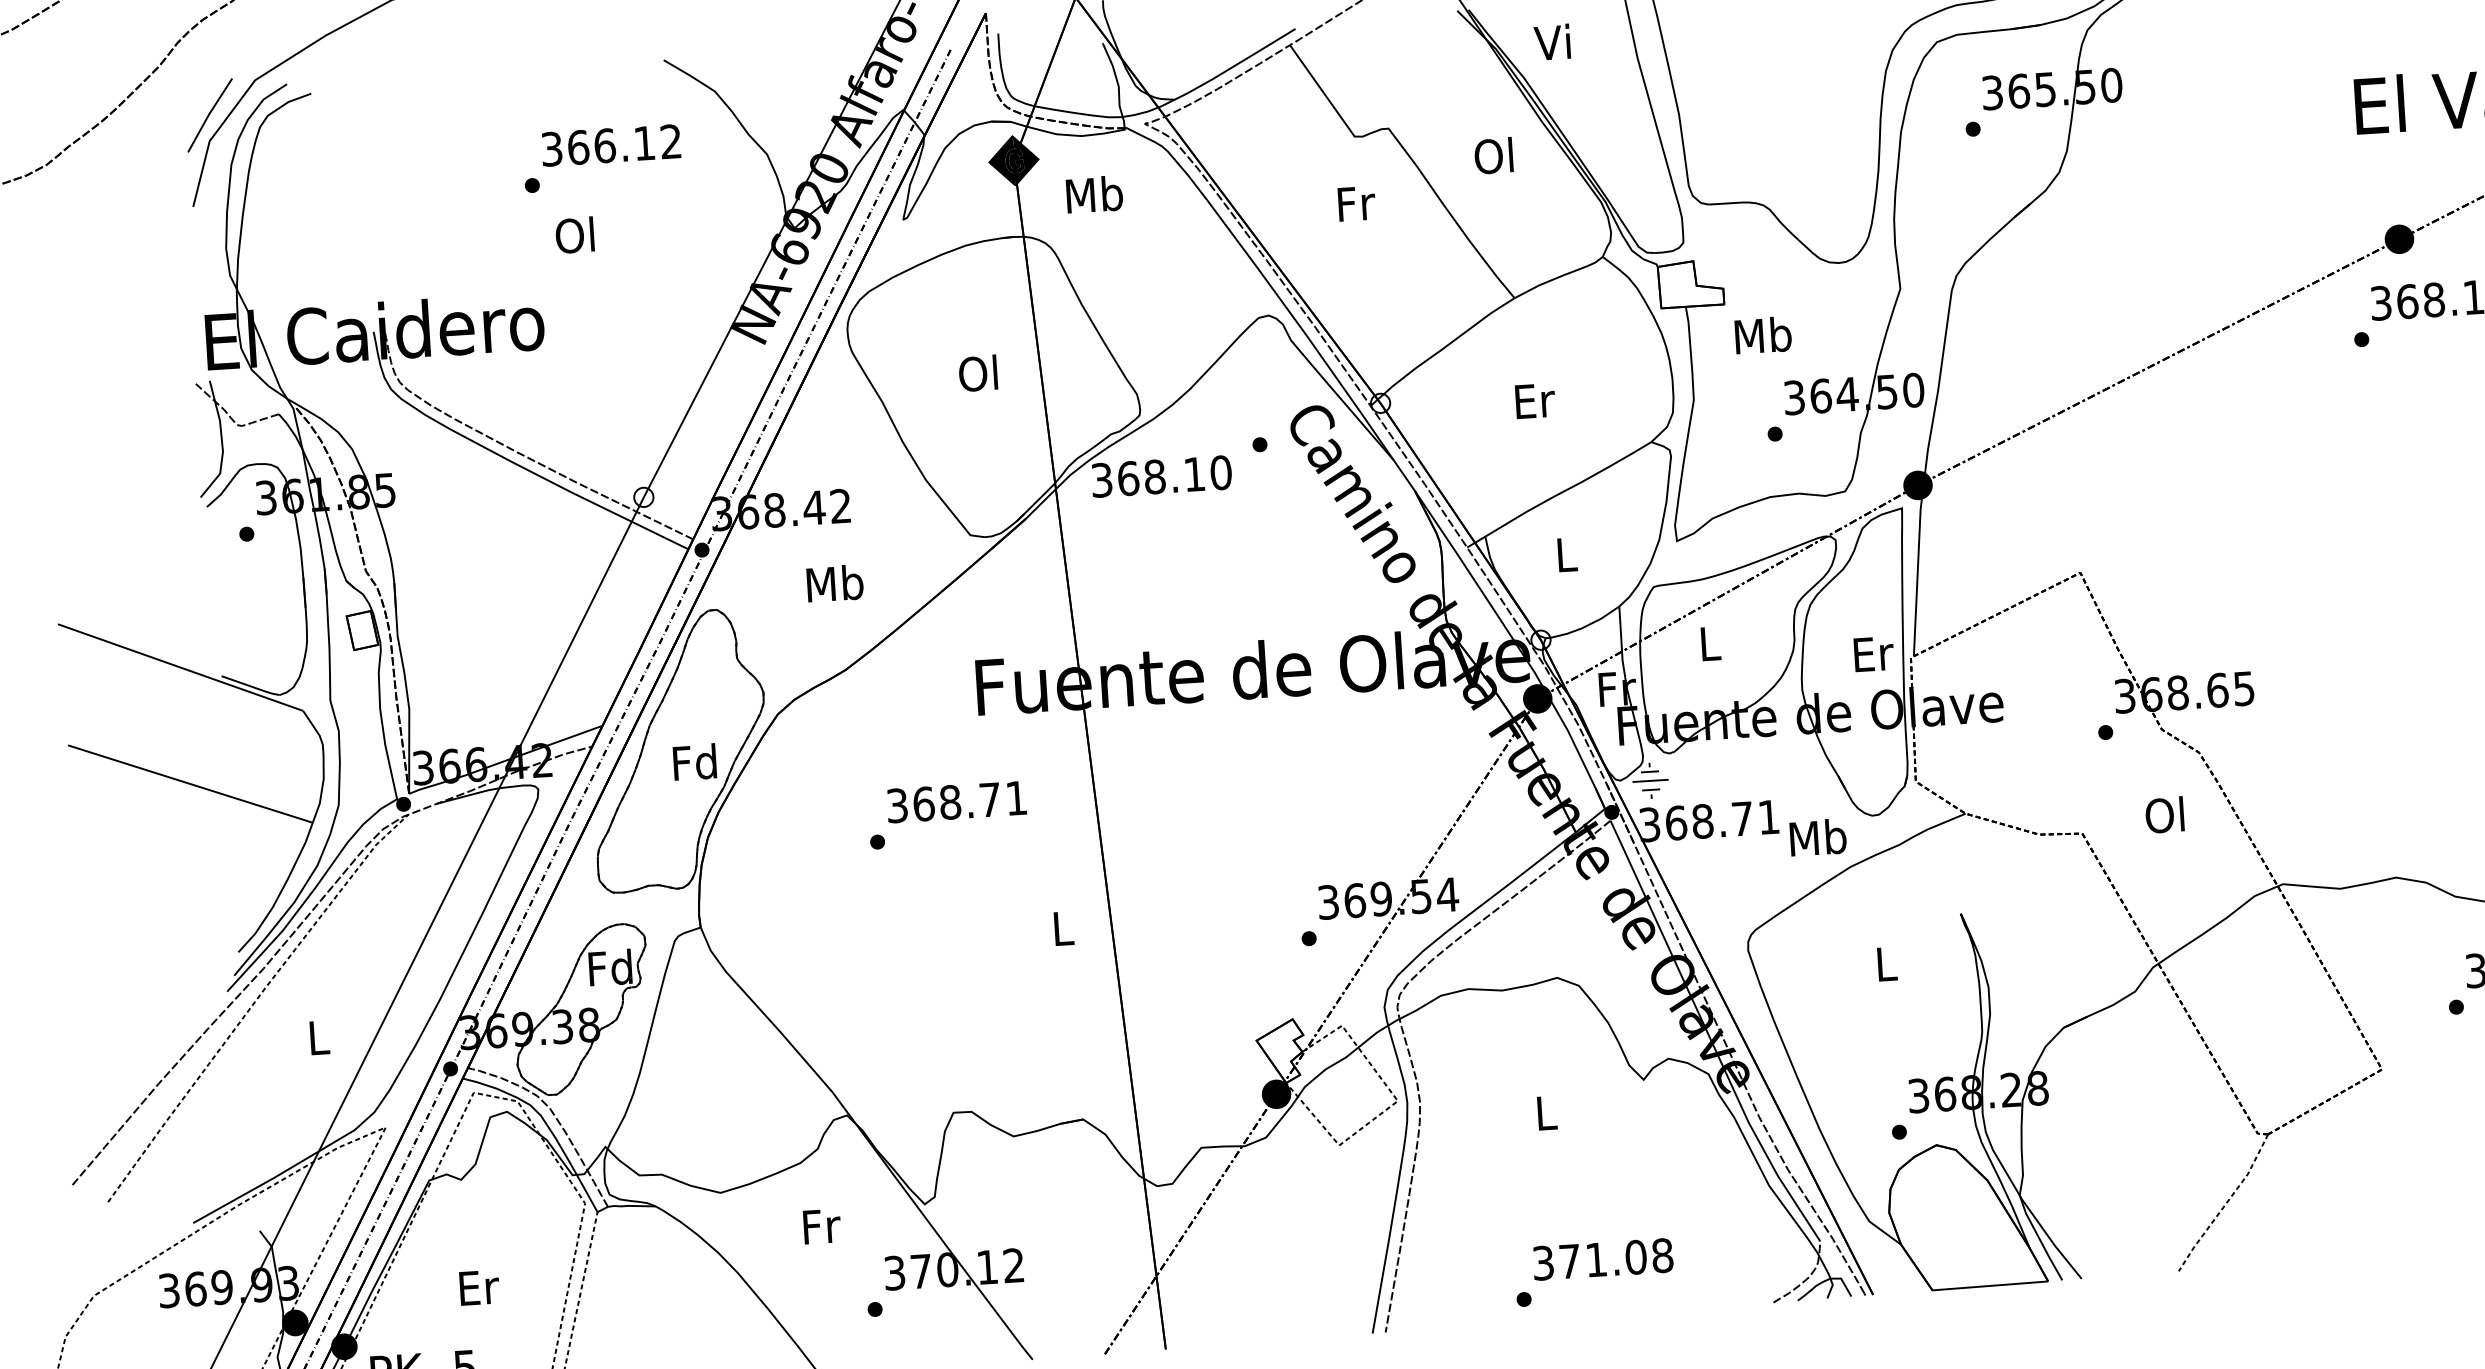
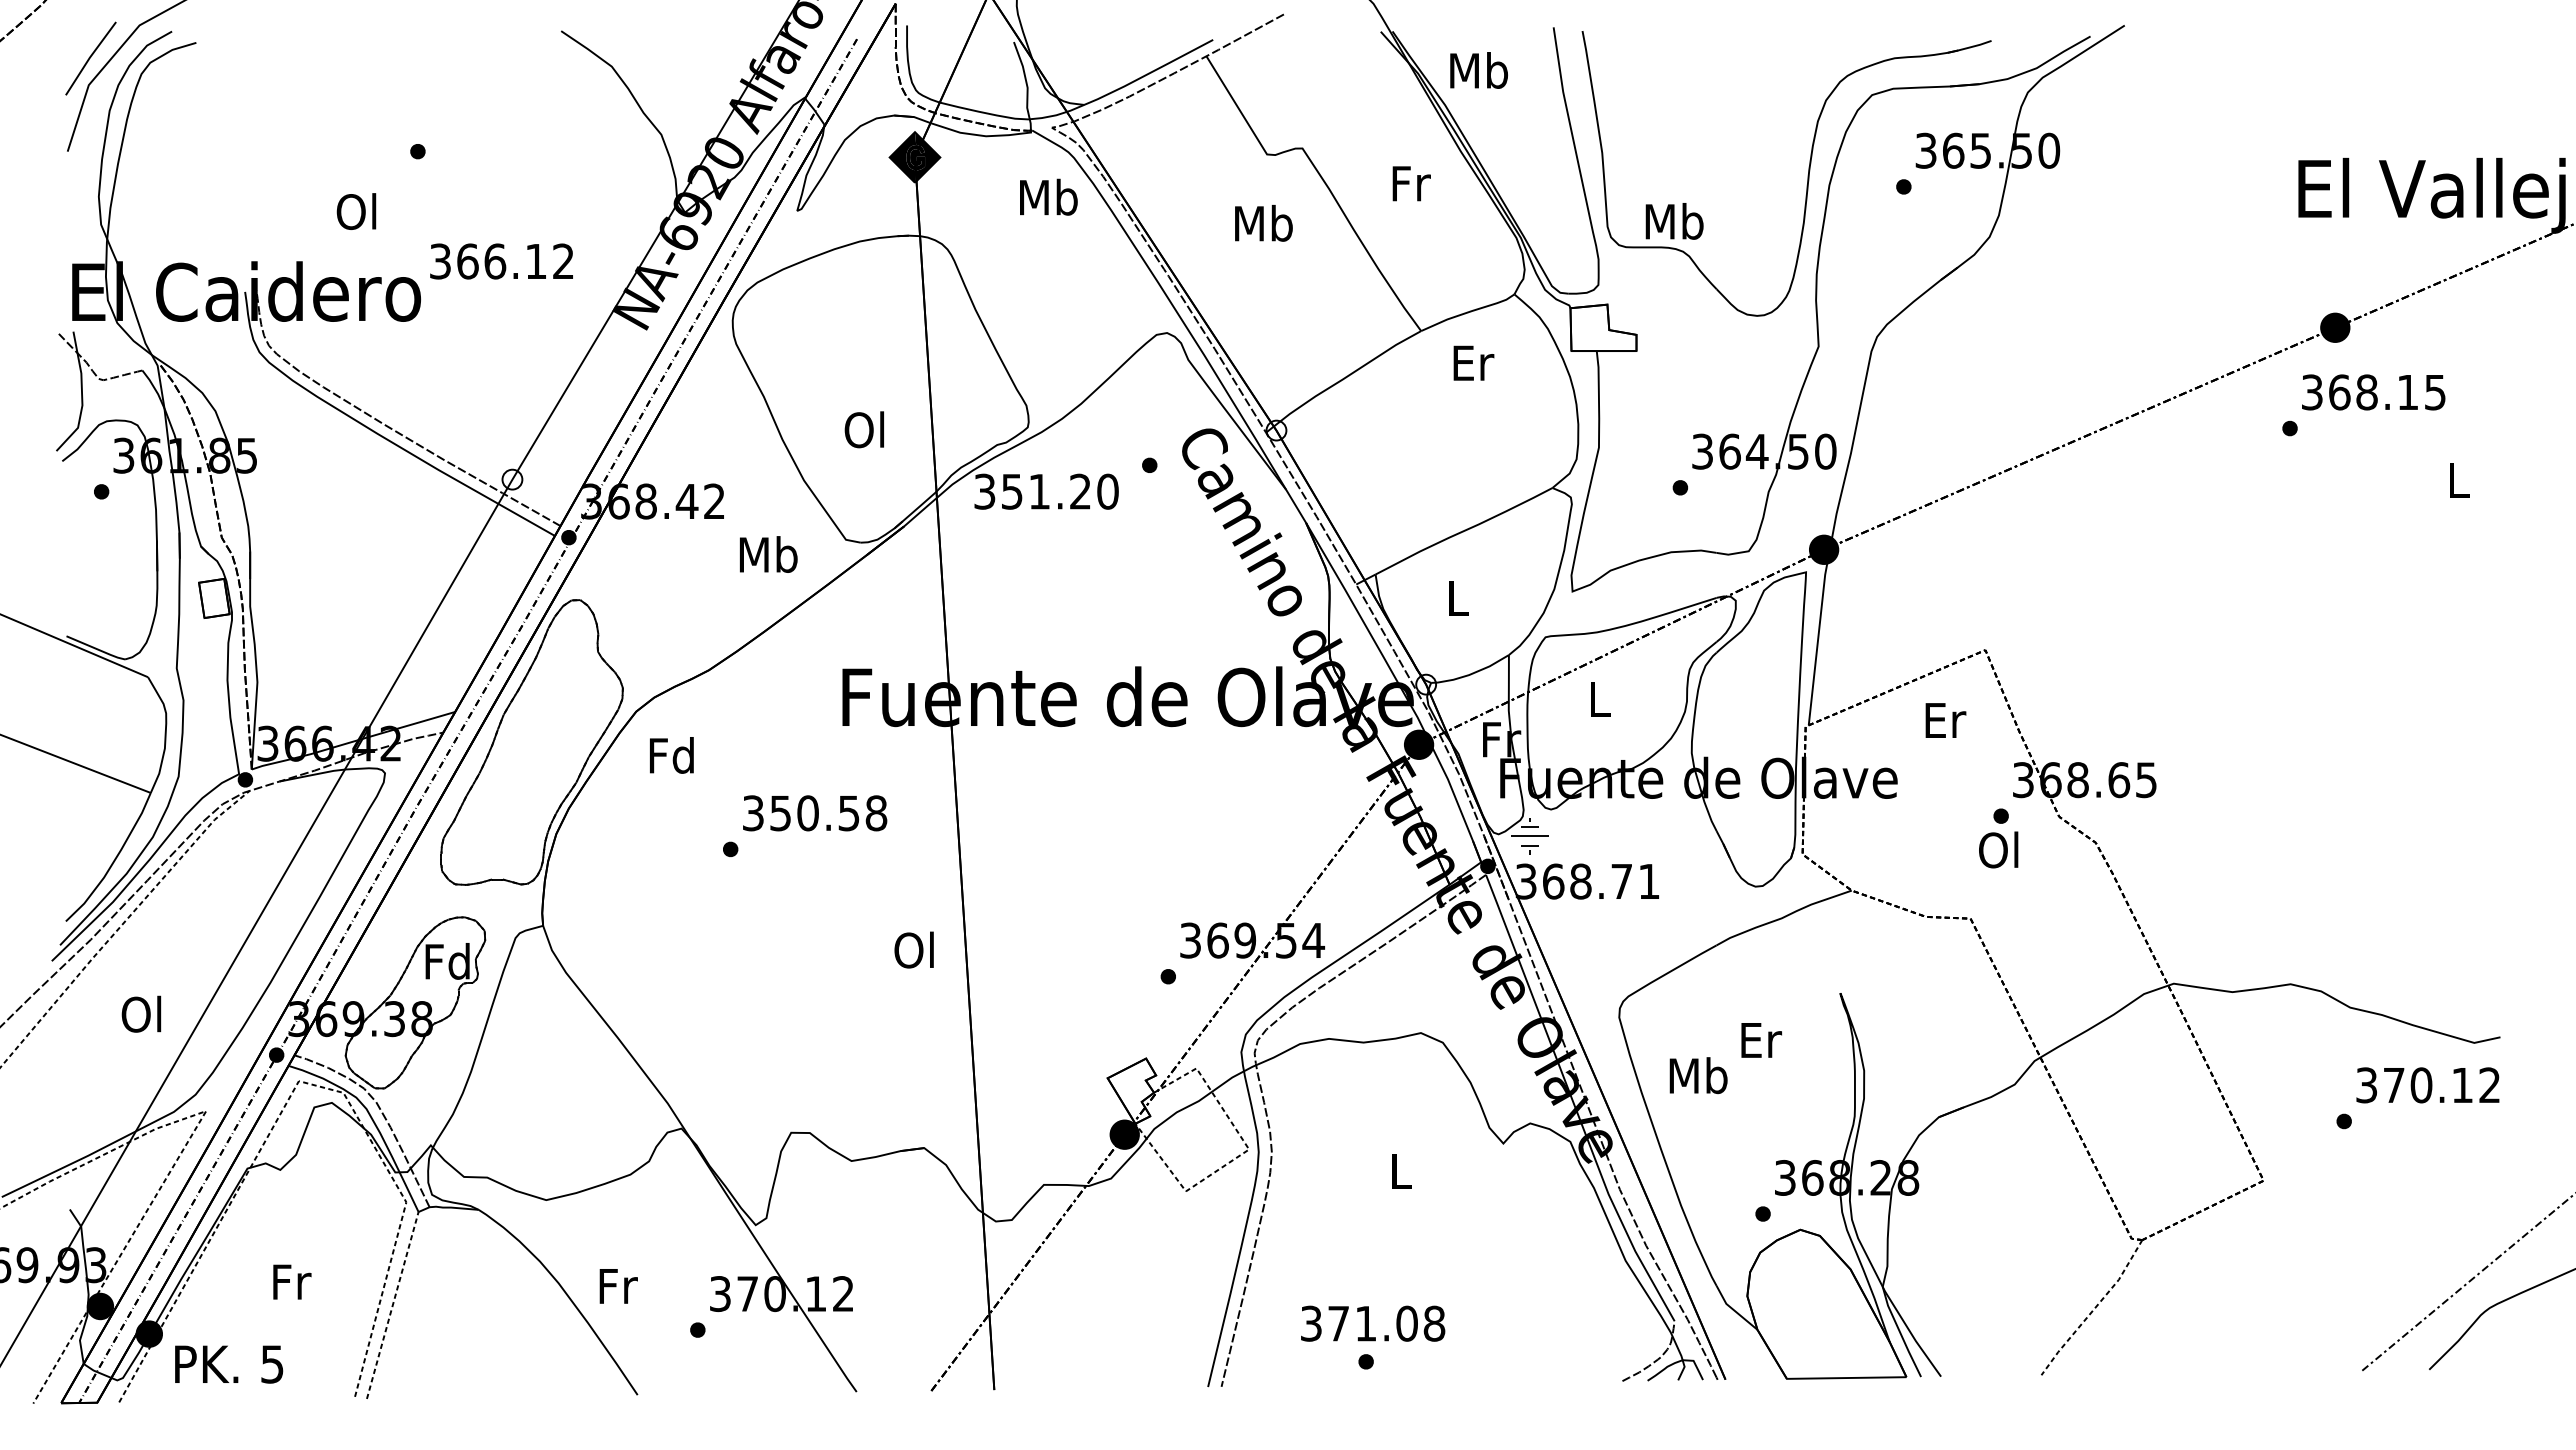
text: (1555, 42) -> (1479, 70), Vi -> Mb
text: (611, 145) -> (501, 261), moved
text: (1494, 155) -> (1409, 182), Ol -> Fr
text: (1094, 193) -> (1048, 196), moved
text: (1355, 202) -> (1263, 222), Fr -> Mb
text: (574, 235) -> (356, 211), moved
text: (1763, 335) -> (1674, 221), moved
text: (977, 373) -> (863, 429), moved
text: (1534, 400) -> (1473, 362), moved
text: (1160, 476) -> (1045, 491), 368.10 -> 351.20
text: (834, 583) -> (768, 554), moved
text: (1873, 654) -> (1945, 720), moved
text: (694, 762) -> (671, 755), moved
text: (970, 801) -> (828, 813), 368.71 -> 350.58
text: (2164, 814) -> (1998, 849), moved
text: (1818, 837) -> (1698, 1075), moved
text: (1060, 927) -> (913, 949), L -> Ol
text: (1887, 964) -> (1761, 1040), L -> Er
text: (317, 1036) -> (141, 1013), L -> Ol
text: (821, 1226) -> (618, 1286), moved
text: (1603, 1259) -> (1373, 1323), moved
text: (479, 1287) -> (292, 1281), Er -> Fr

